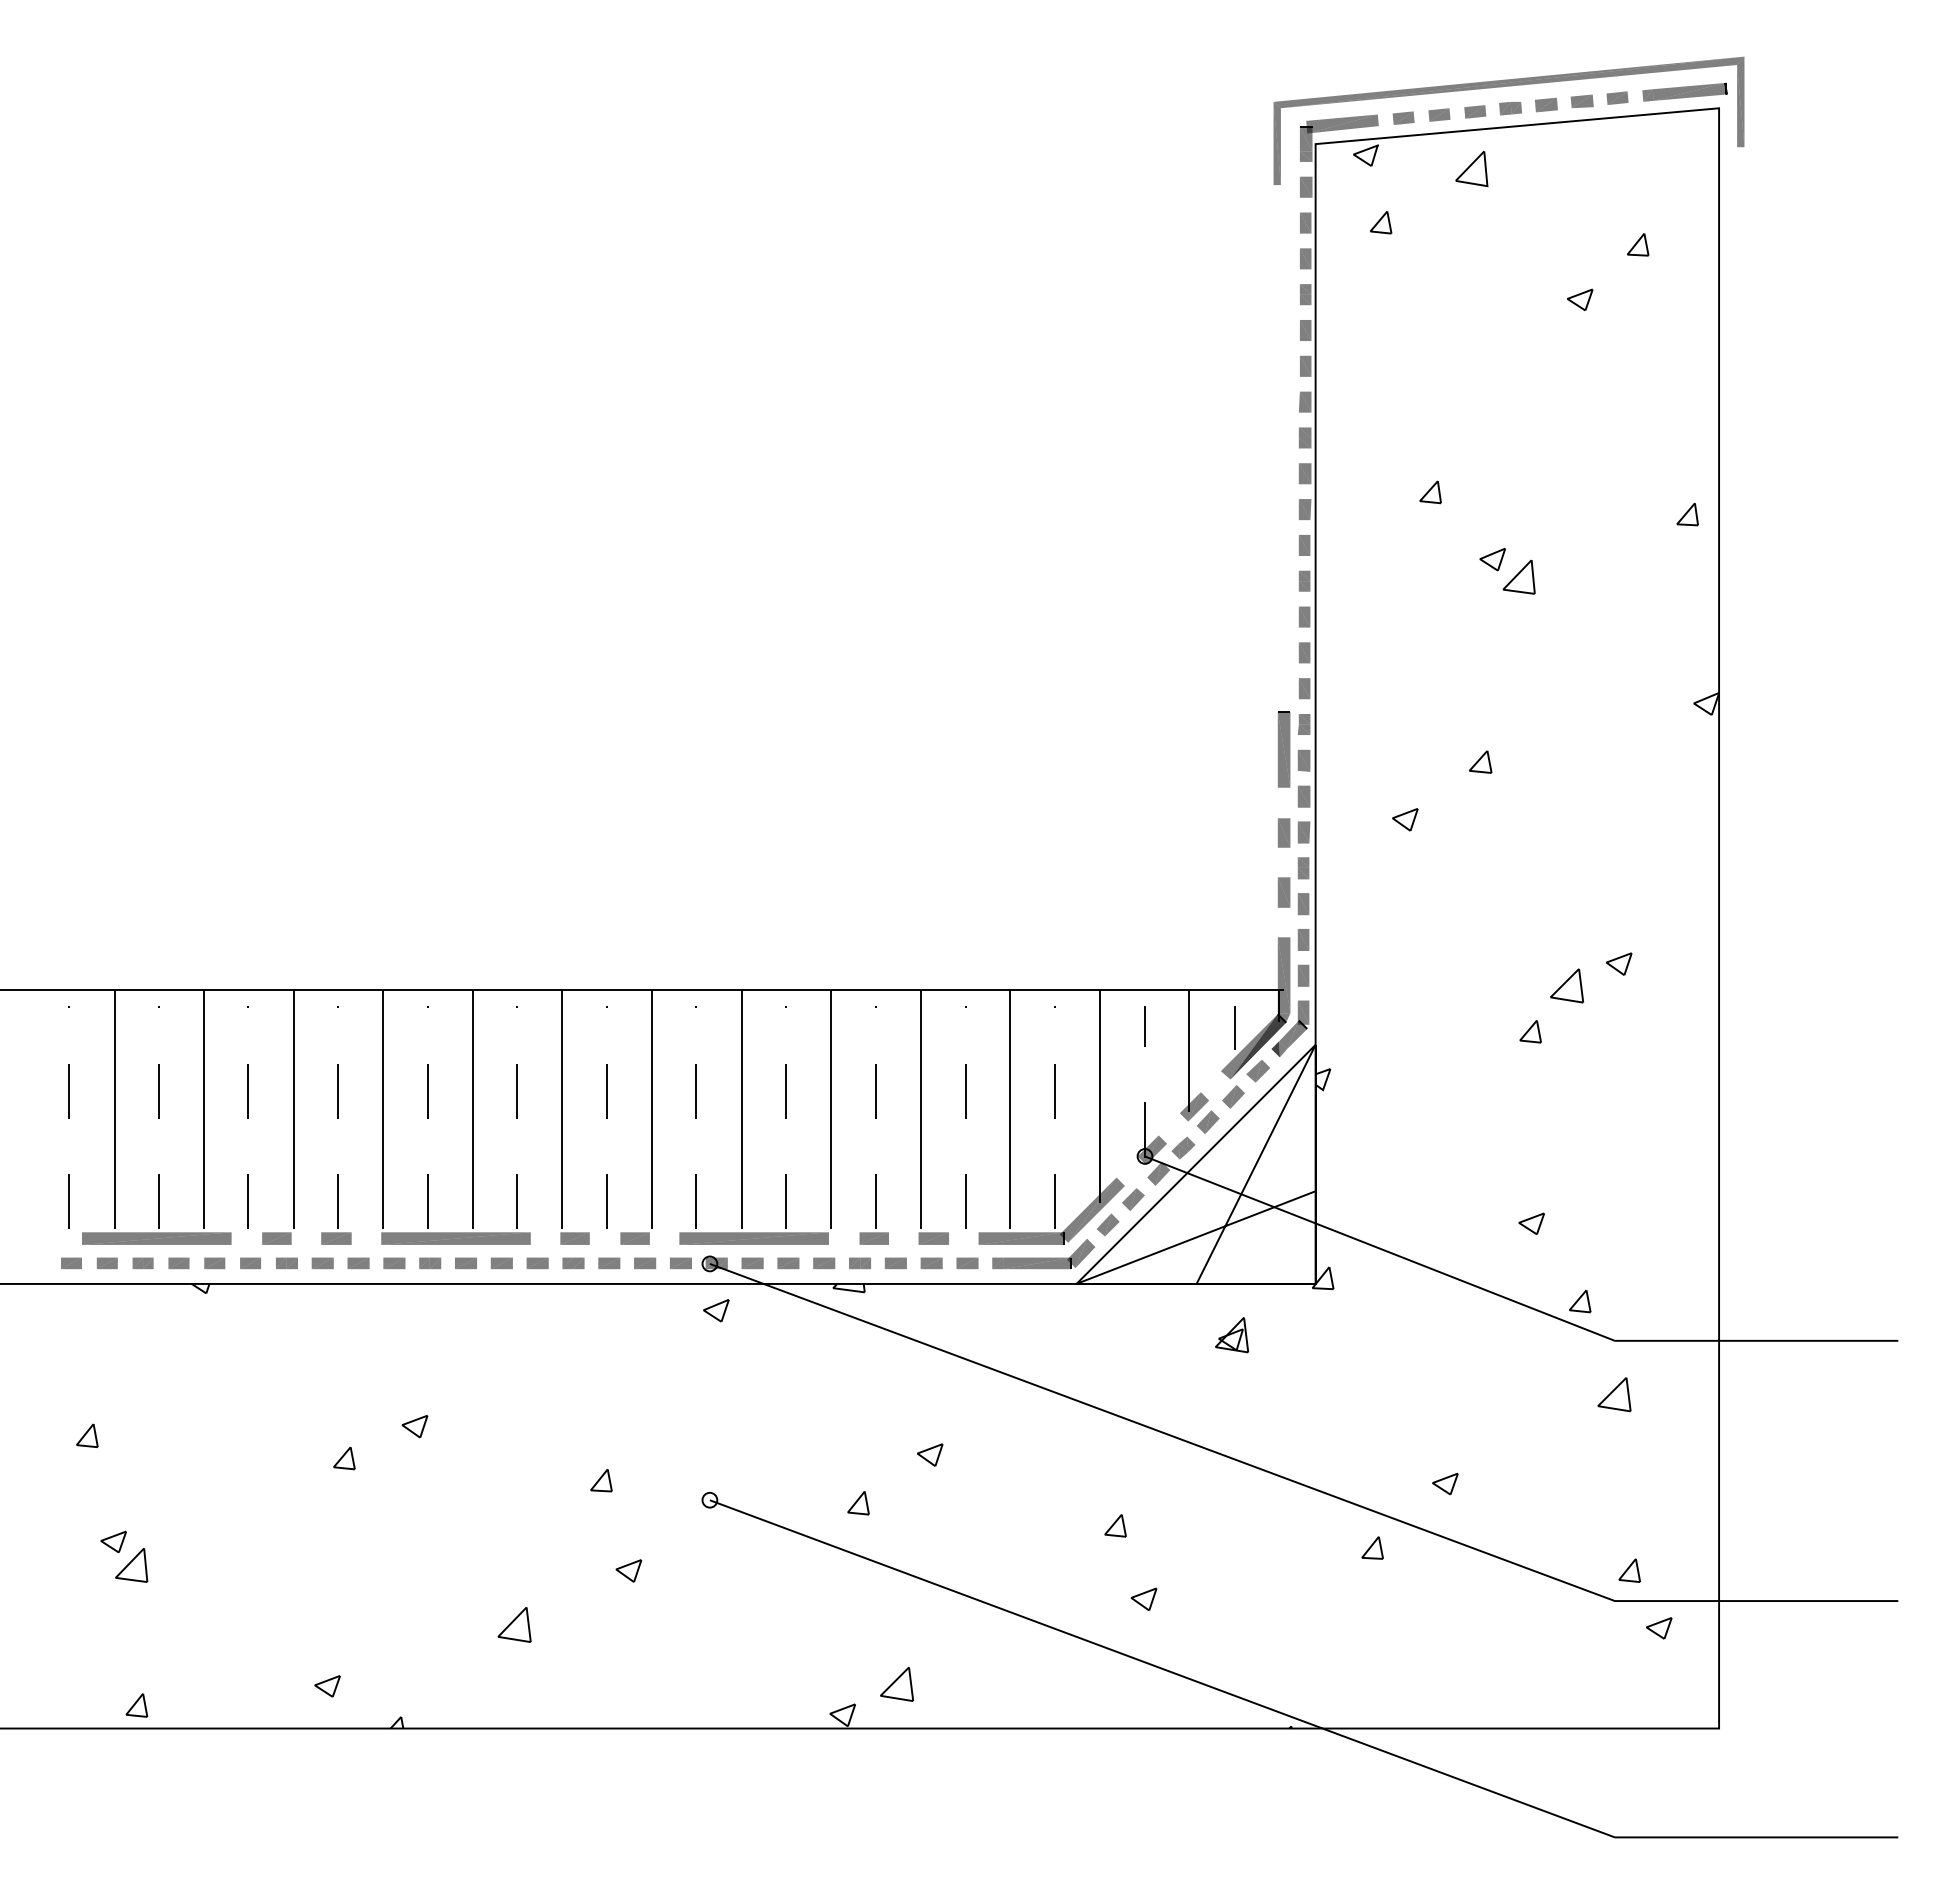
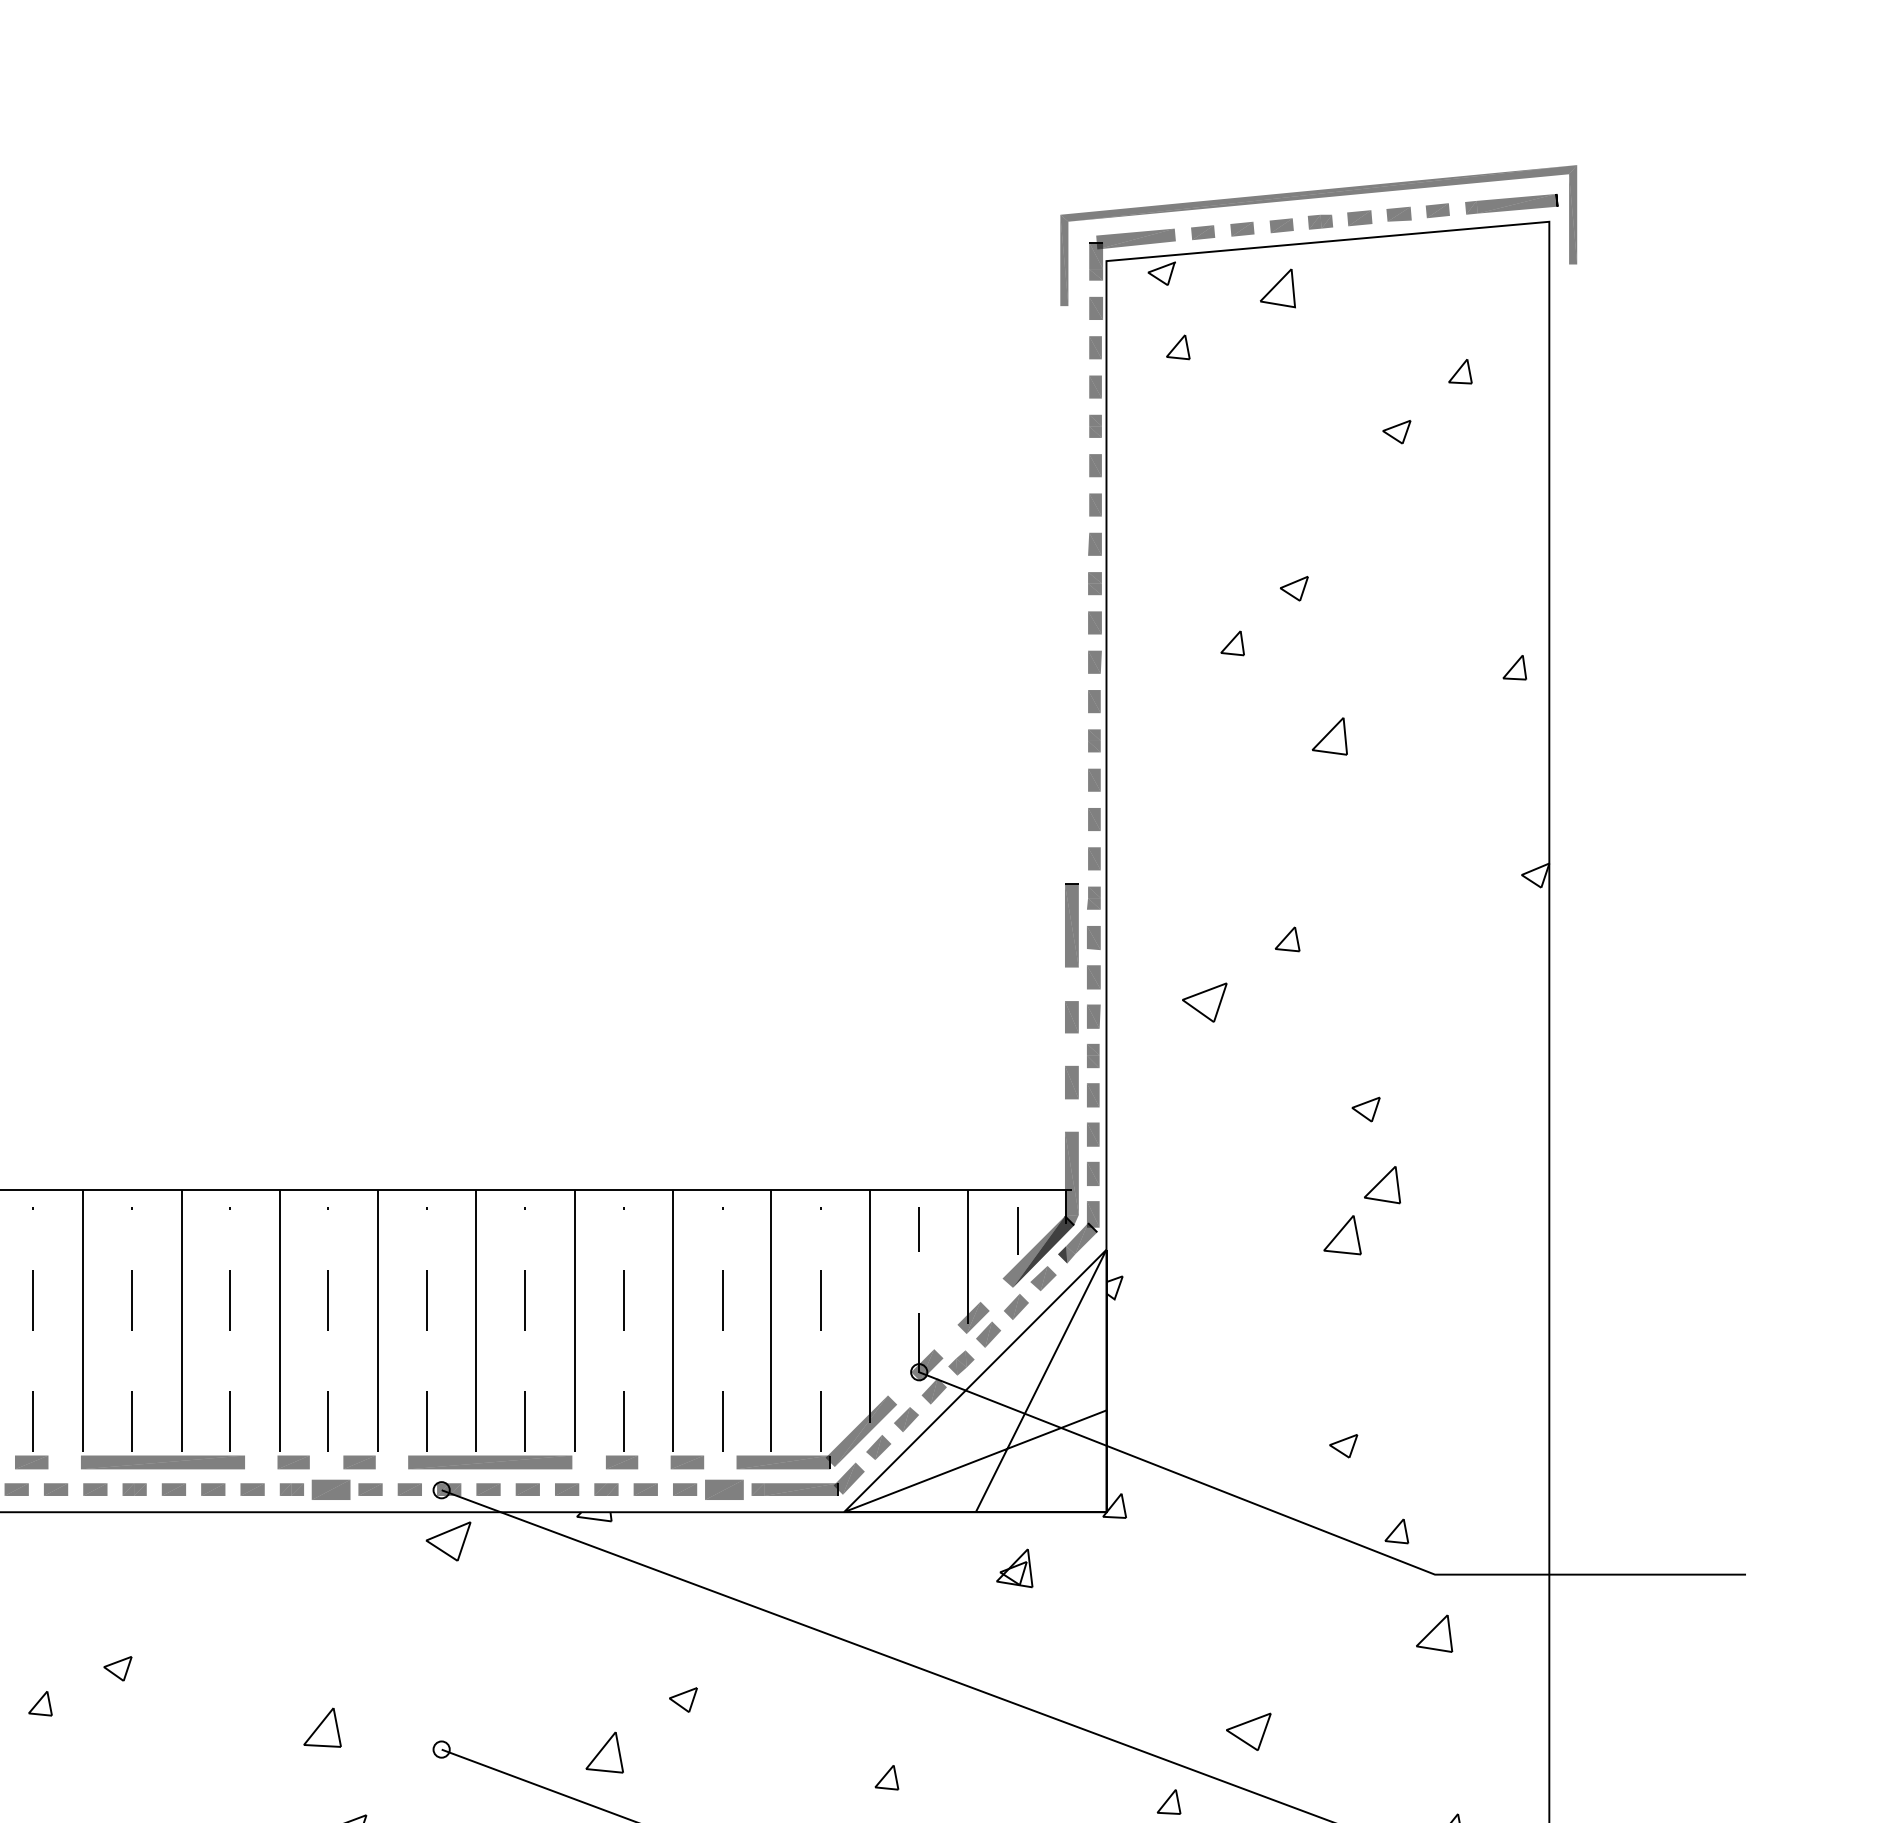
part: (1492, 559) -> (1294, 588), moved
part: (1405, 819) -> (1205, 1002), size x1.6
part: (1619, 963) -> (1366, 1108), moved
part: (1530, 1031) -> (1342, 1235), size x1.6
part: (609, 1262) -> (331, 1488), size x1.6
part: (967, 1262) -> (724, 1488), size x1.6
part: (716, 1310) -> (448, 1541), size x1.6
part: (601, 1480) -> (322, 1727), size x1.6
part: (1445, 1483) -> (1249, 1731), size x1.6
part: (858, 1503) -> (604, 1753), size x1.6

